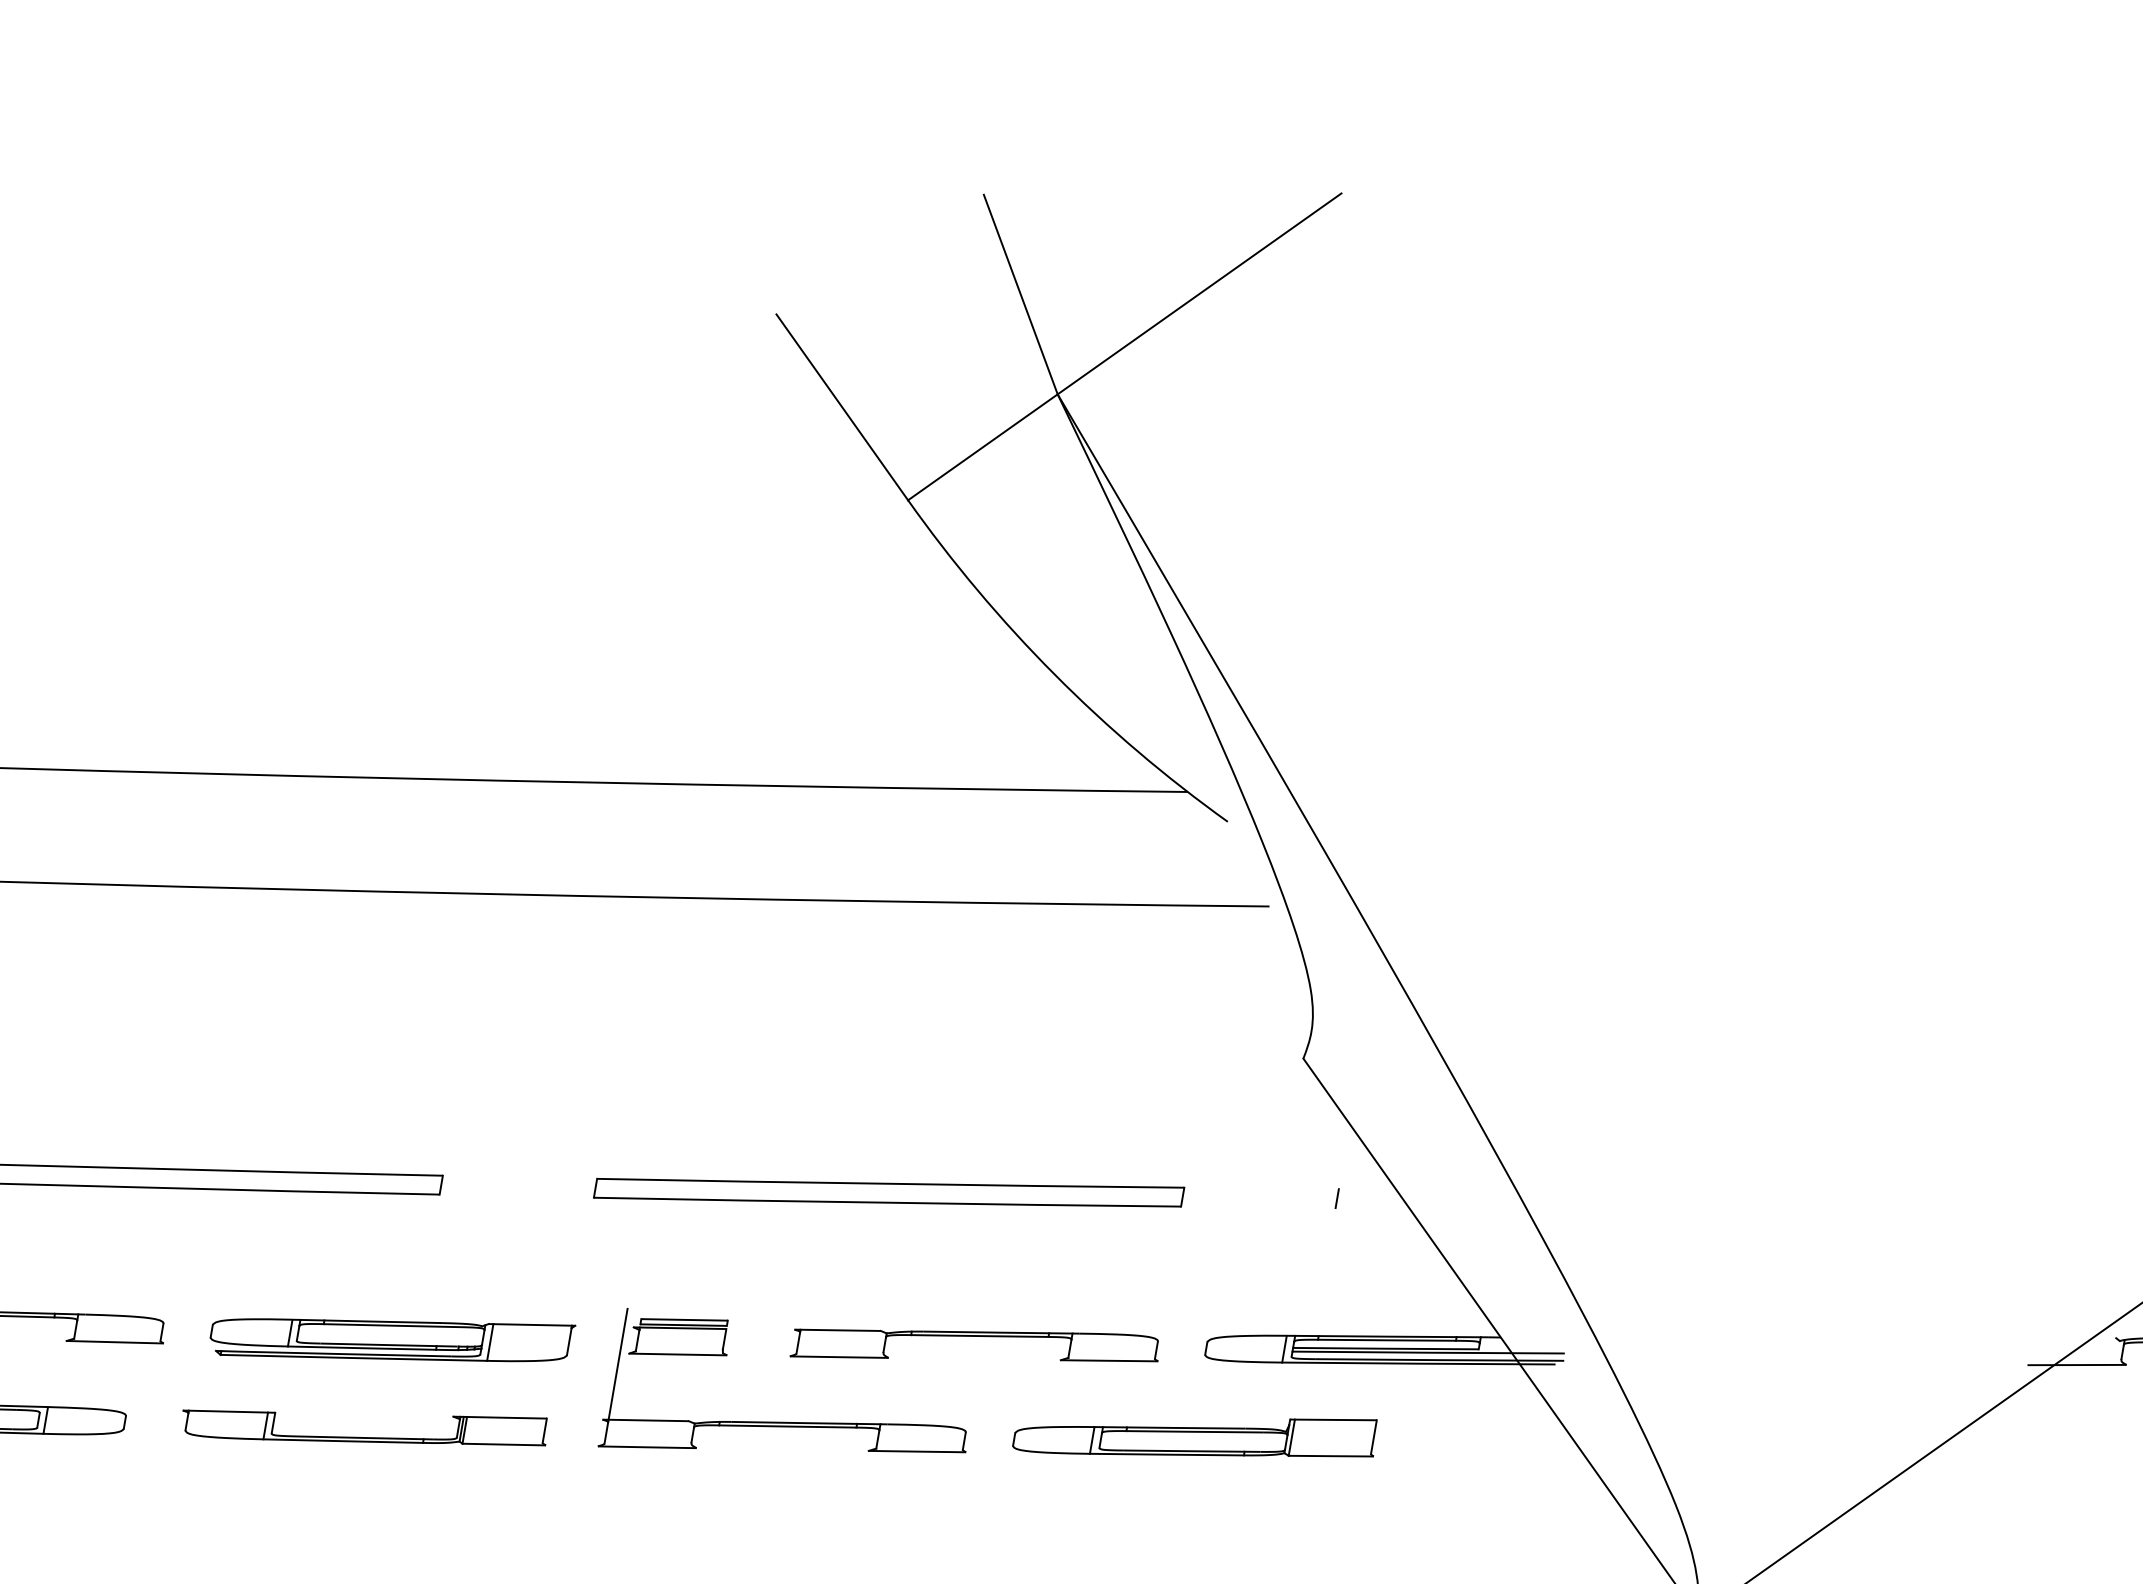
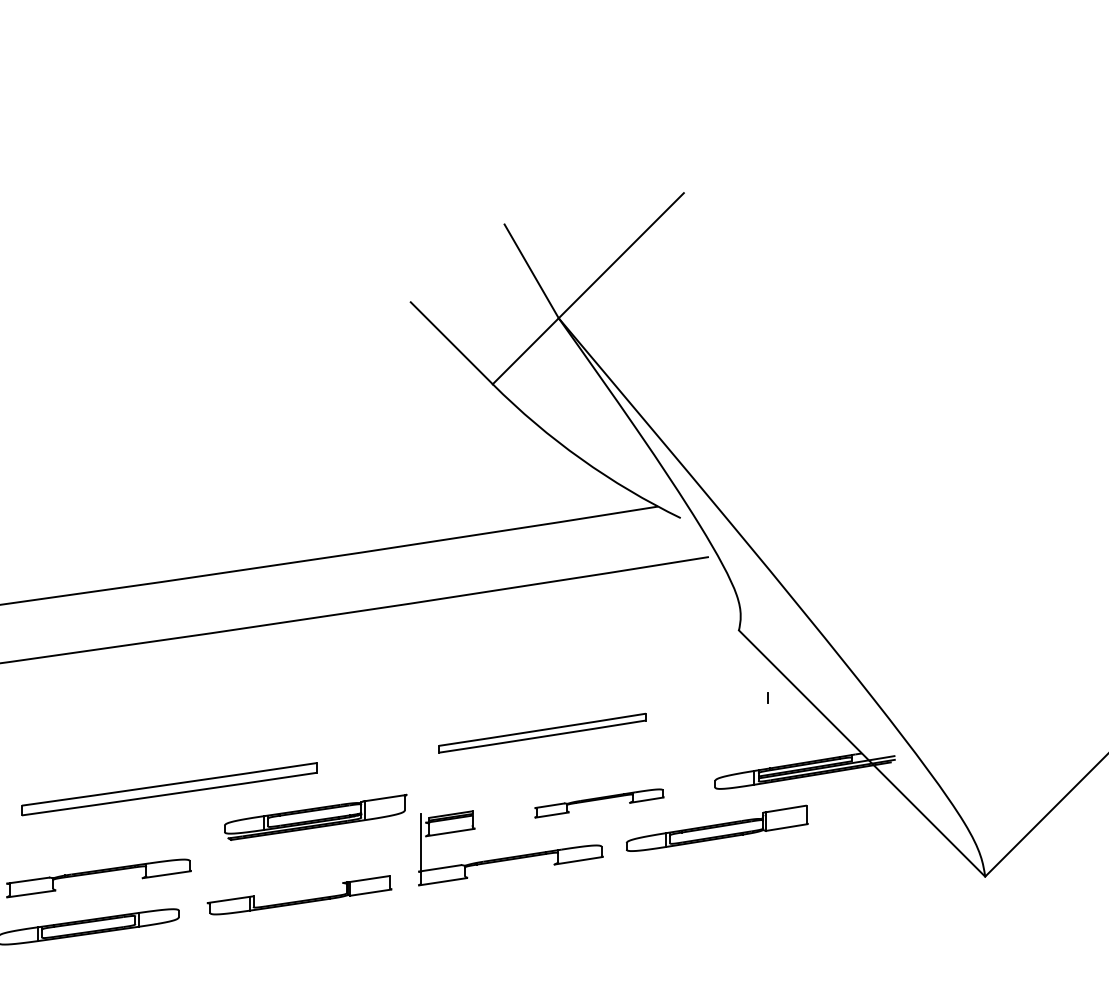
part: (889, 1191) -> (542, 732), size x0.7
part: (391, 1337) -> (315, 816), moved
part: (975, 1347) -> (599, 803), size x0.7

